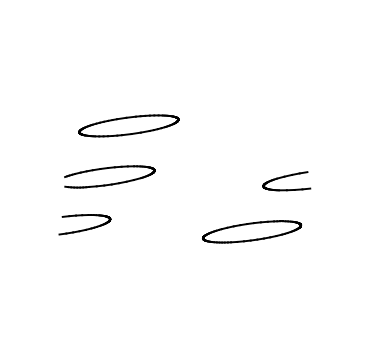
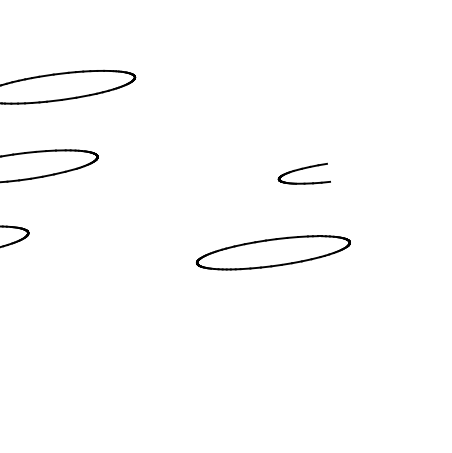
part: (286, 181) -> (303, 174), size x0.7
part: (252, 231) -> (274, 252), moved

